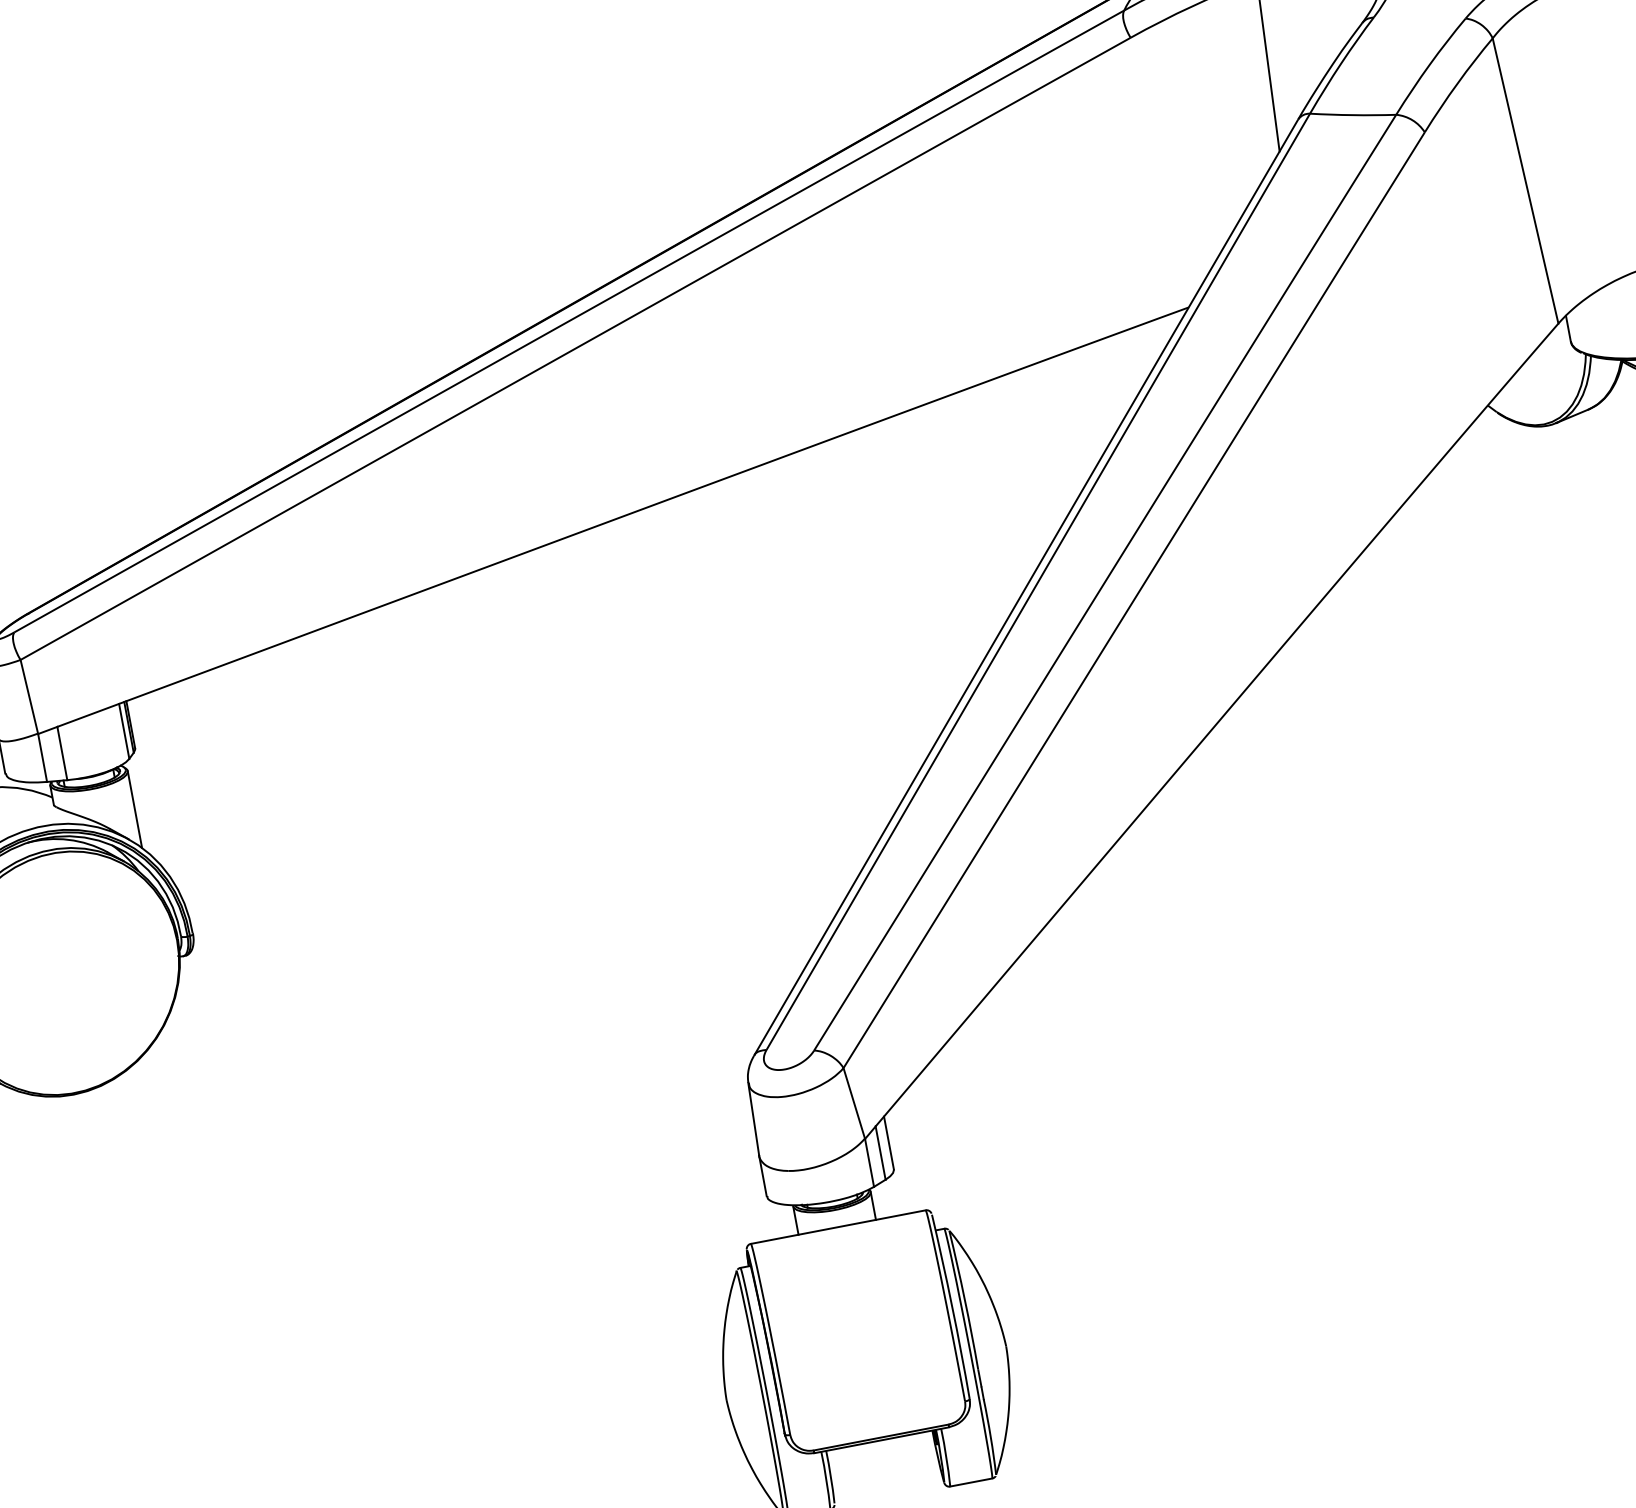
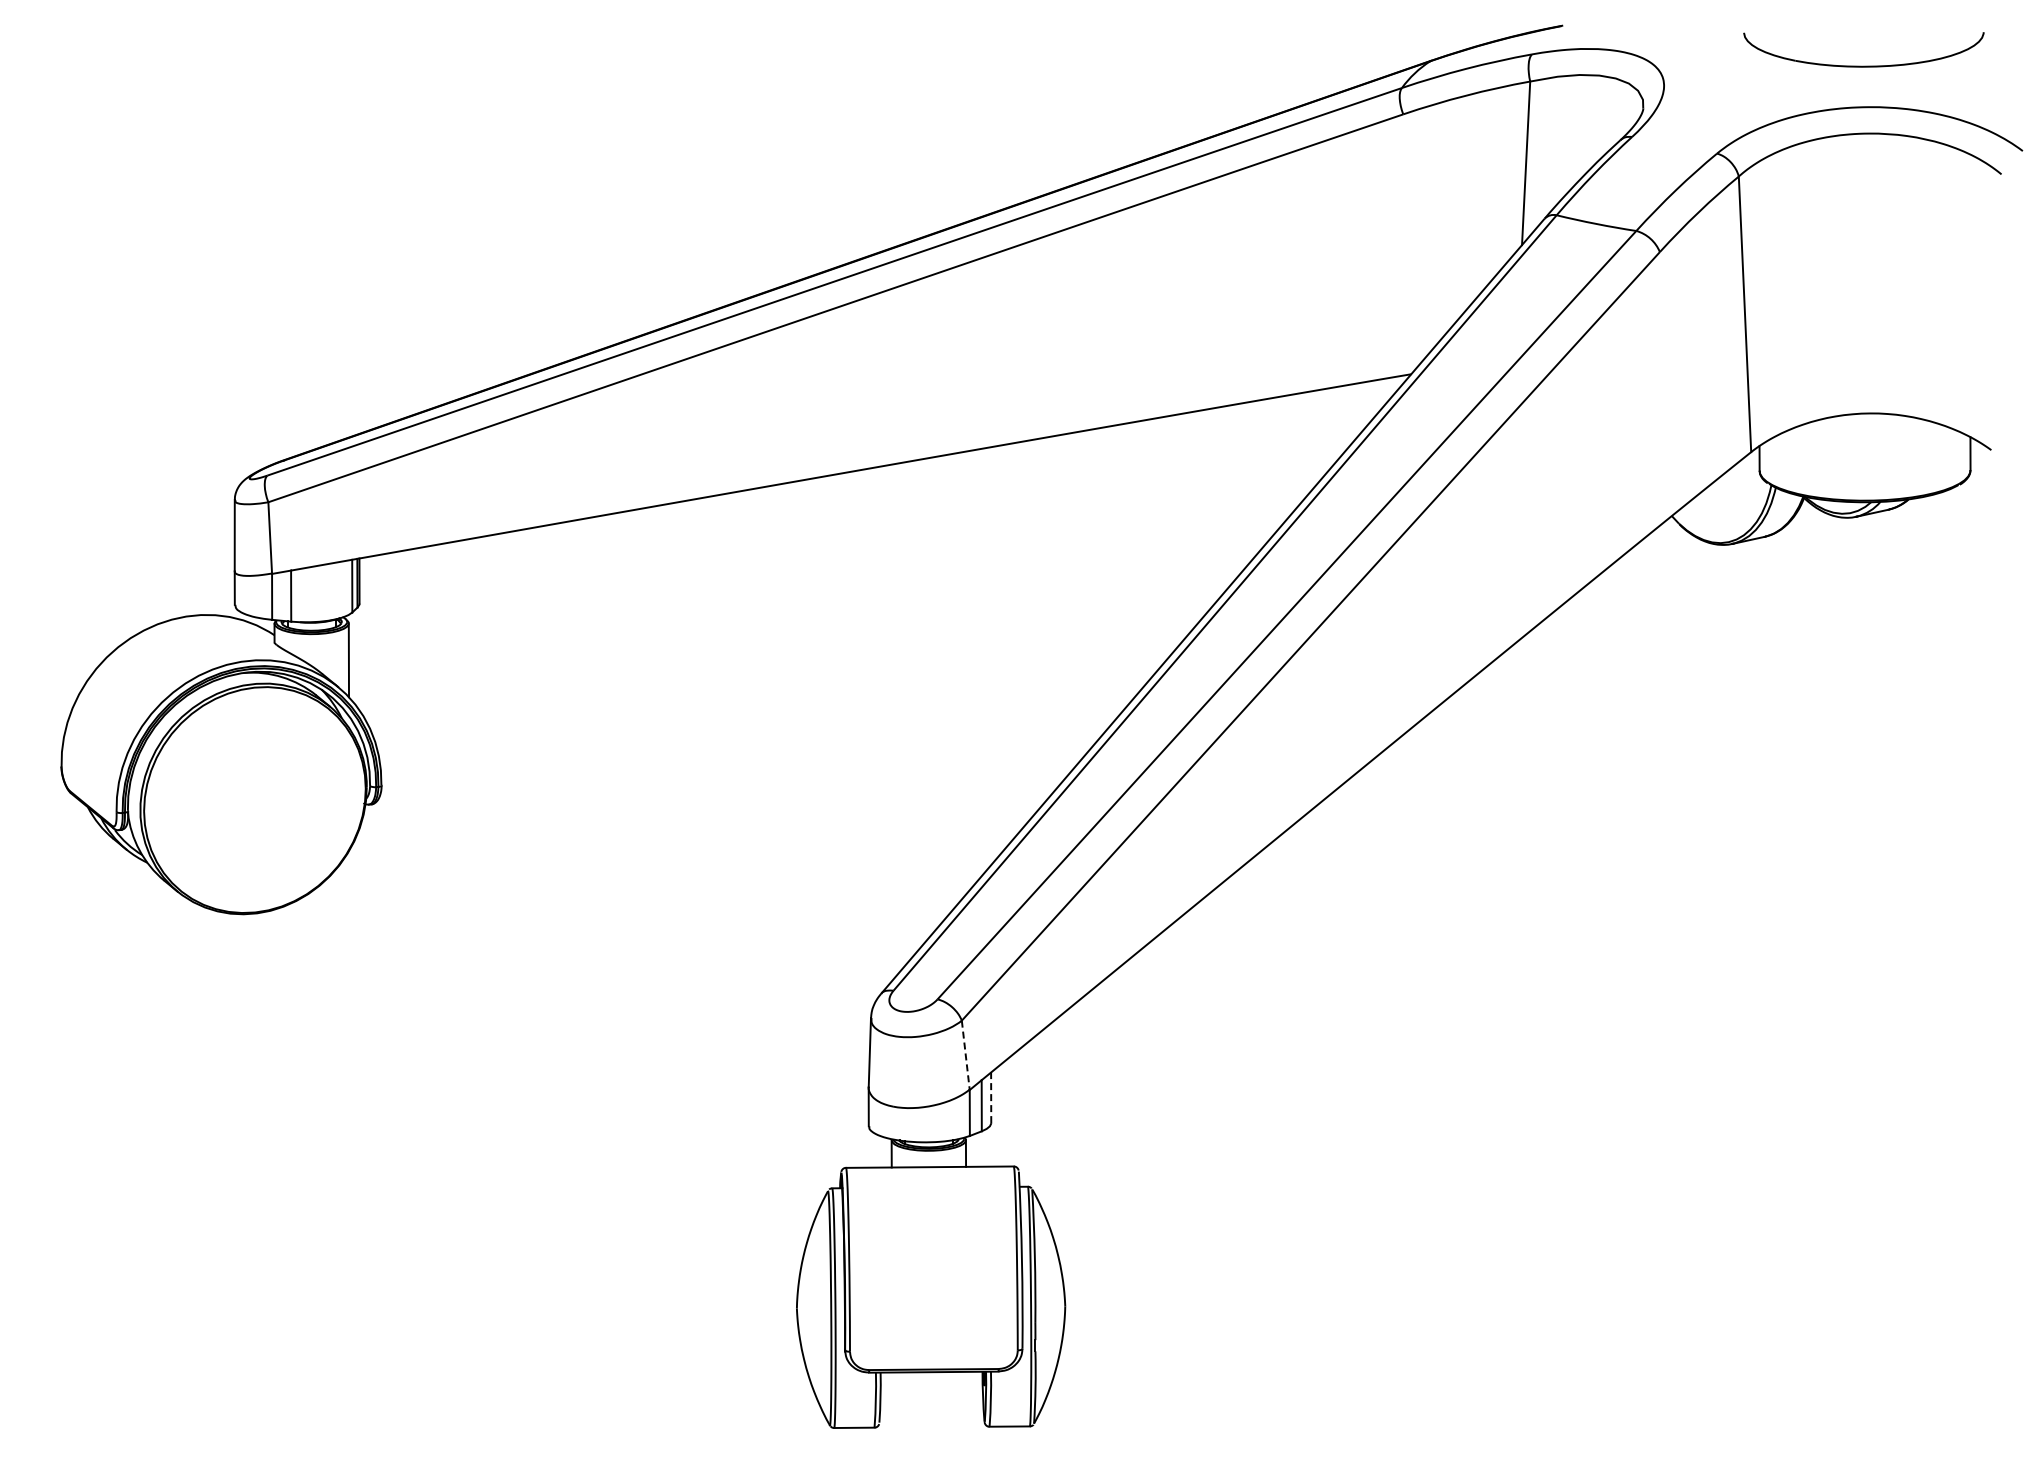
line: (854, 1103) -> (965, 1055), solid -> dashed
line: (889, 1142) -> (991, 1097), solid -> dashed

